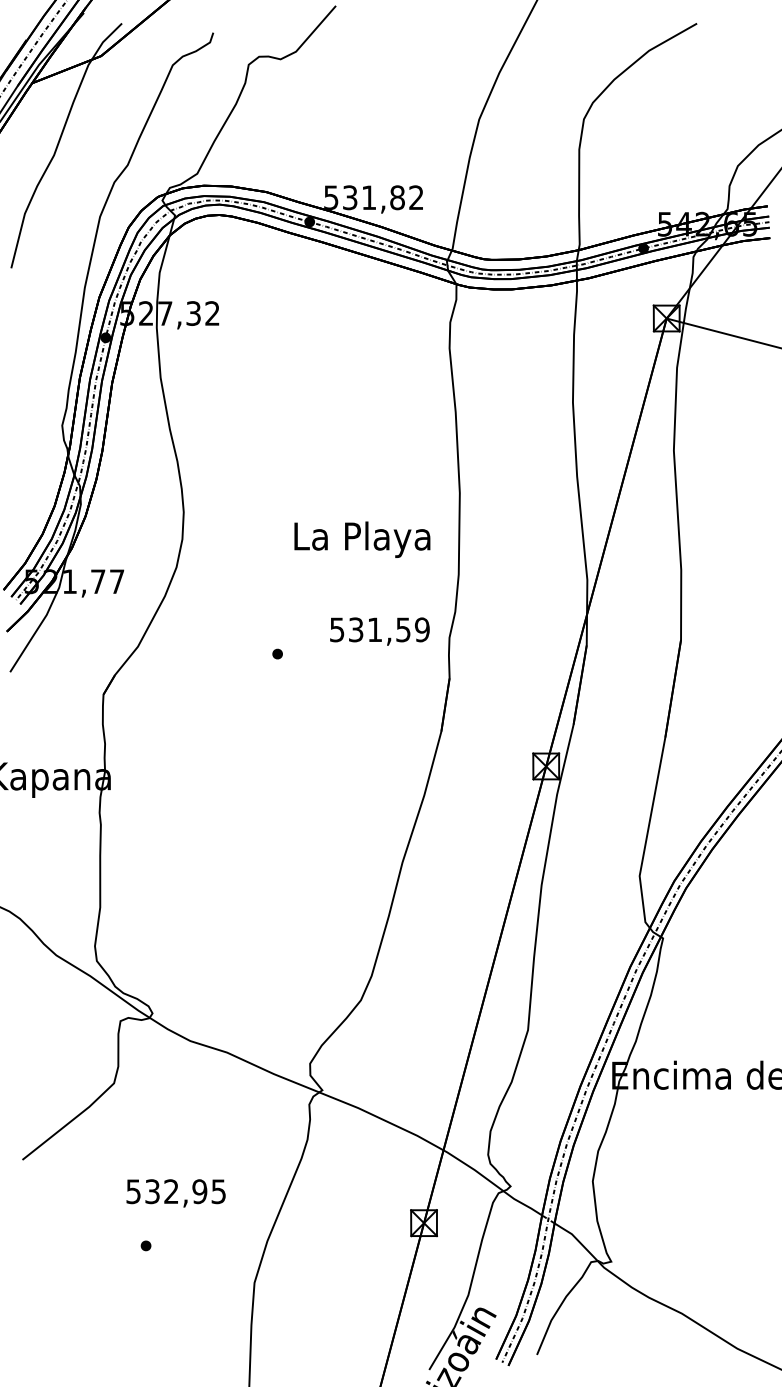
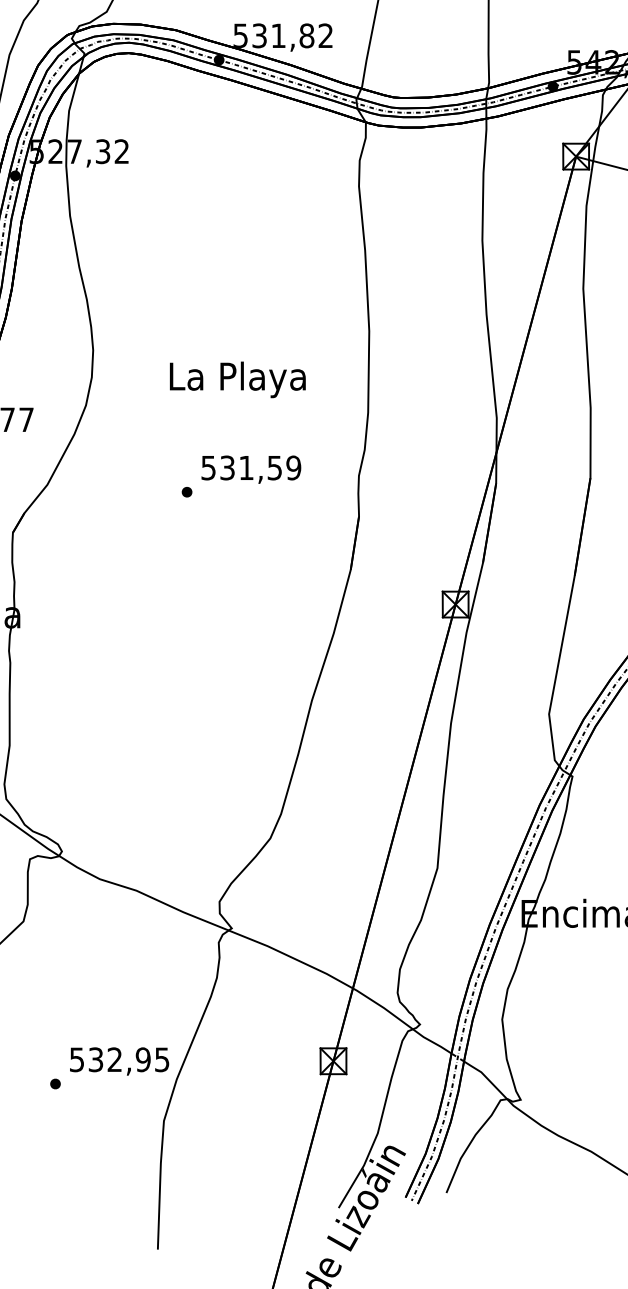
text: (362, 539) -> (237, 379), moved
text: (379, 631) -> (250, 469), moved
text: (175, 1193) -> (118, 1061), moved

